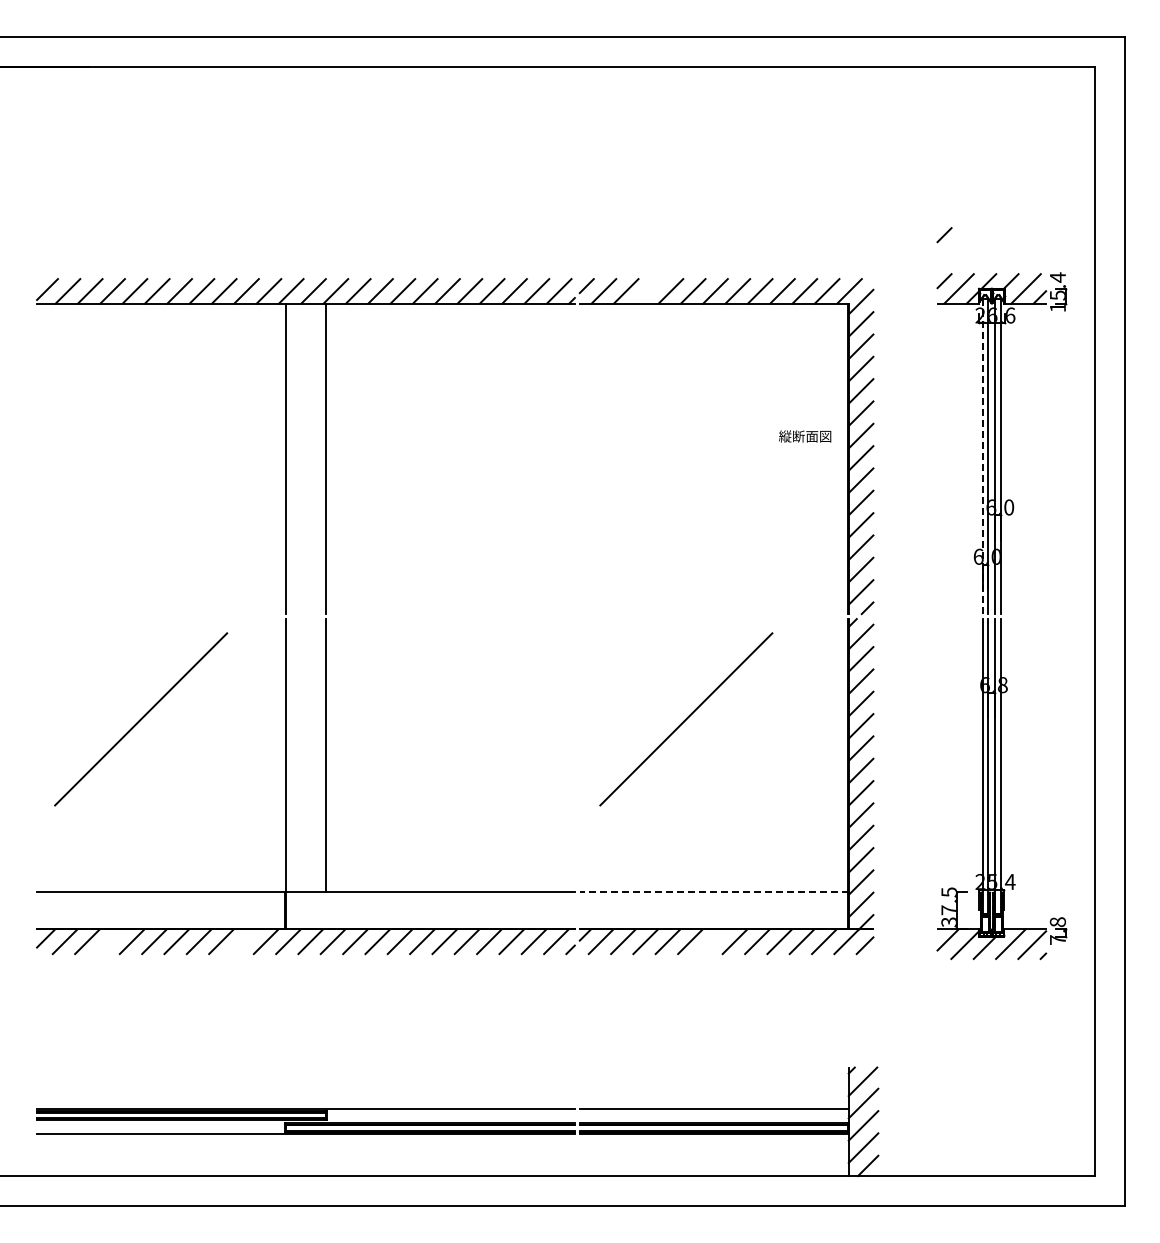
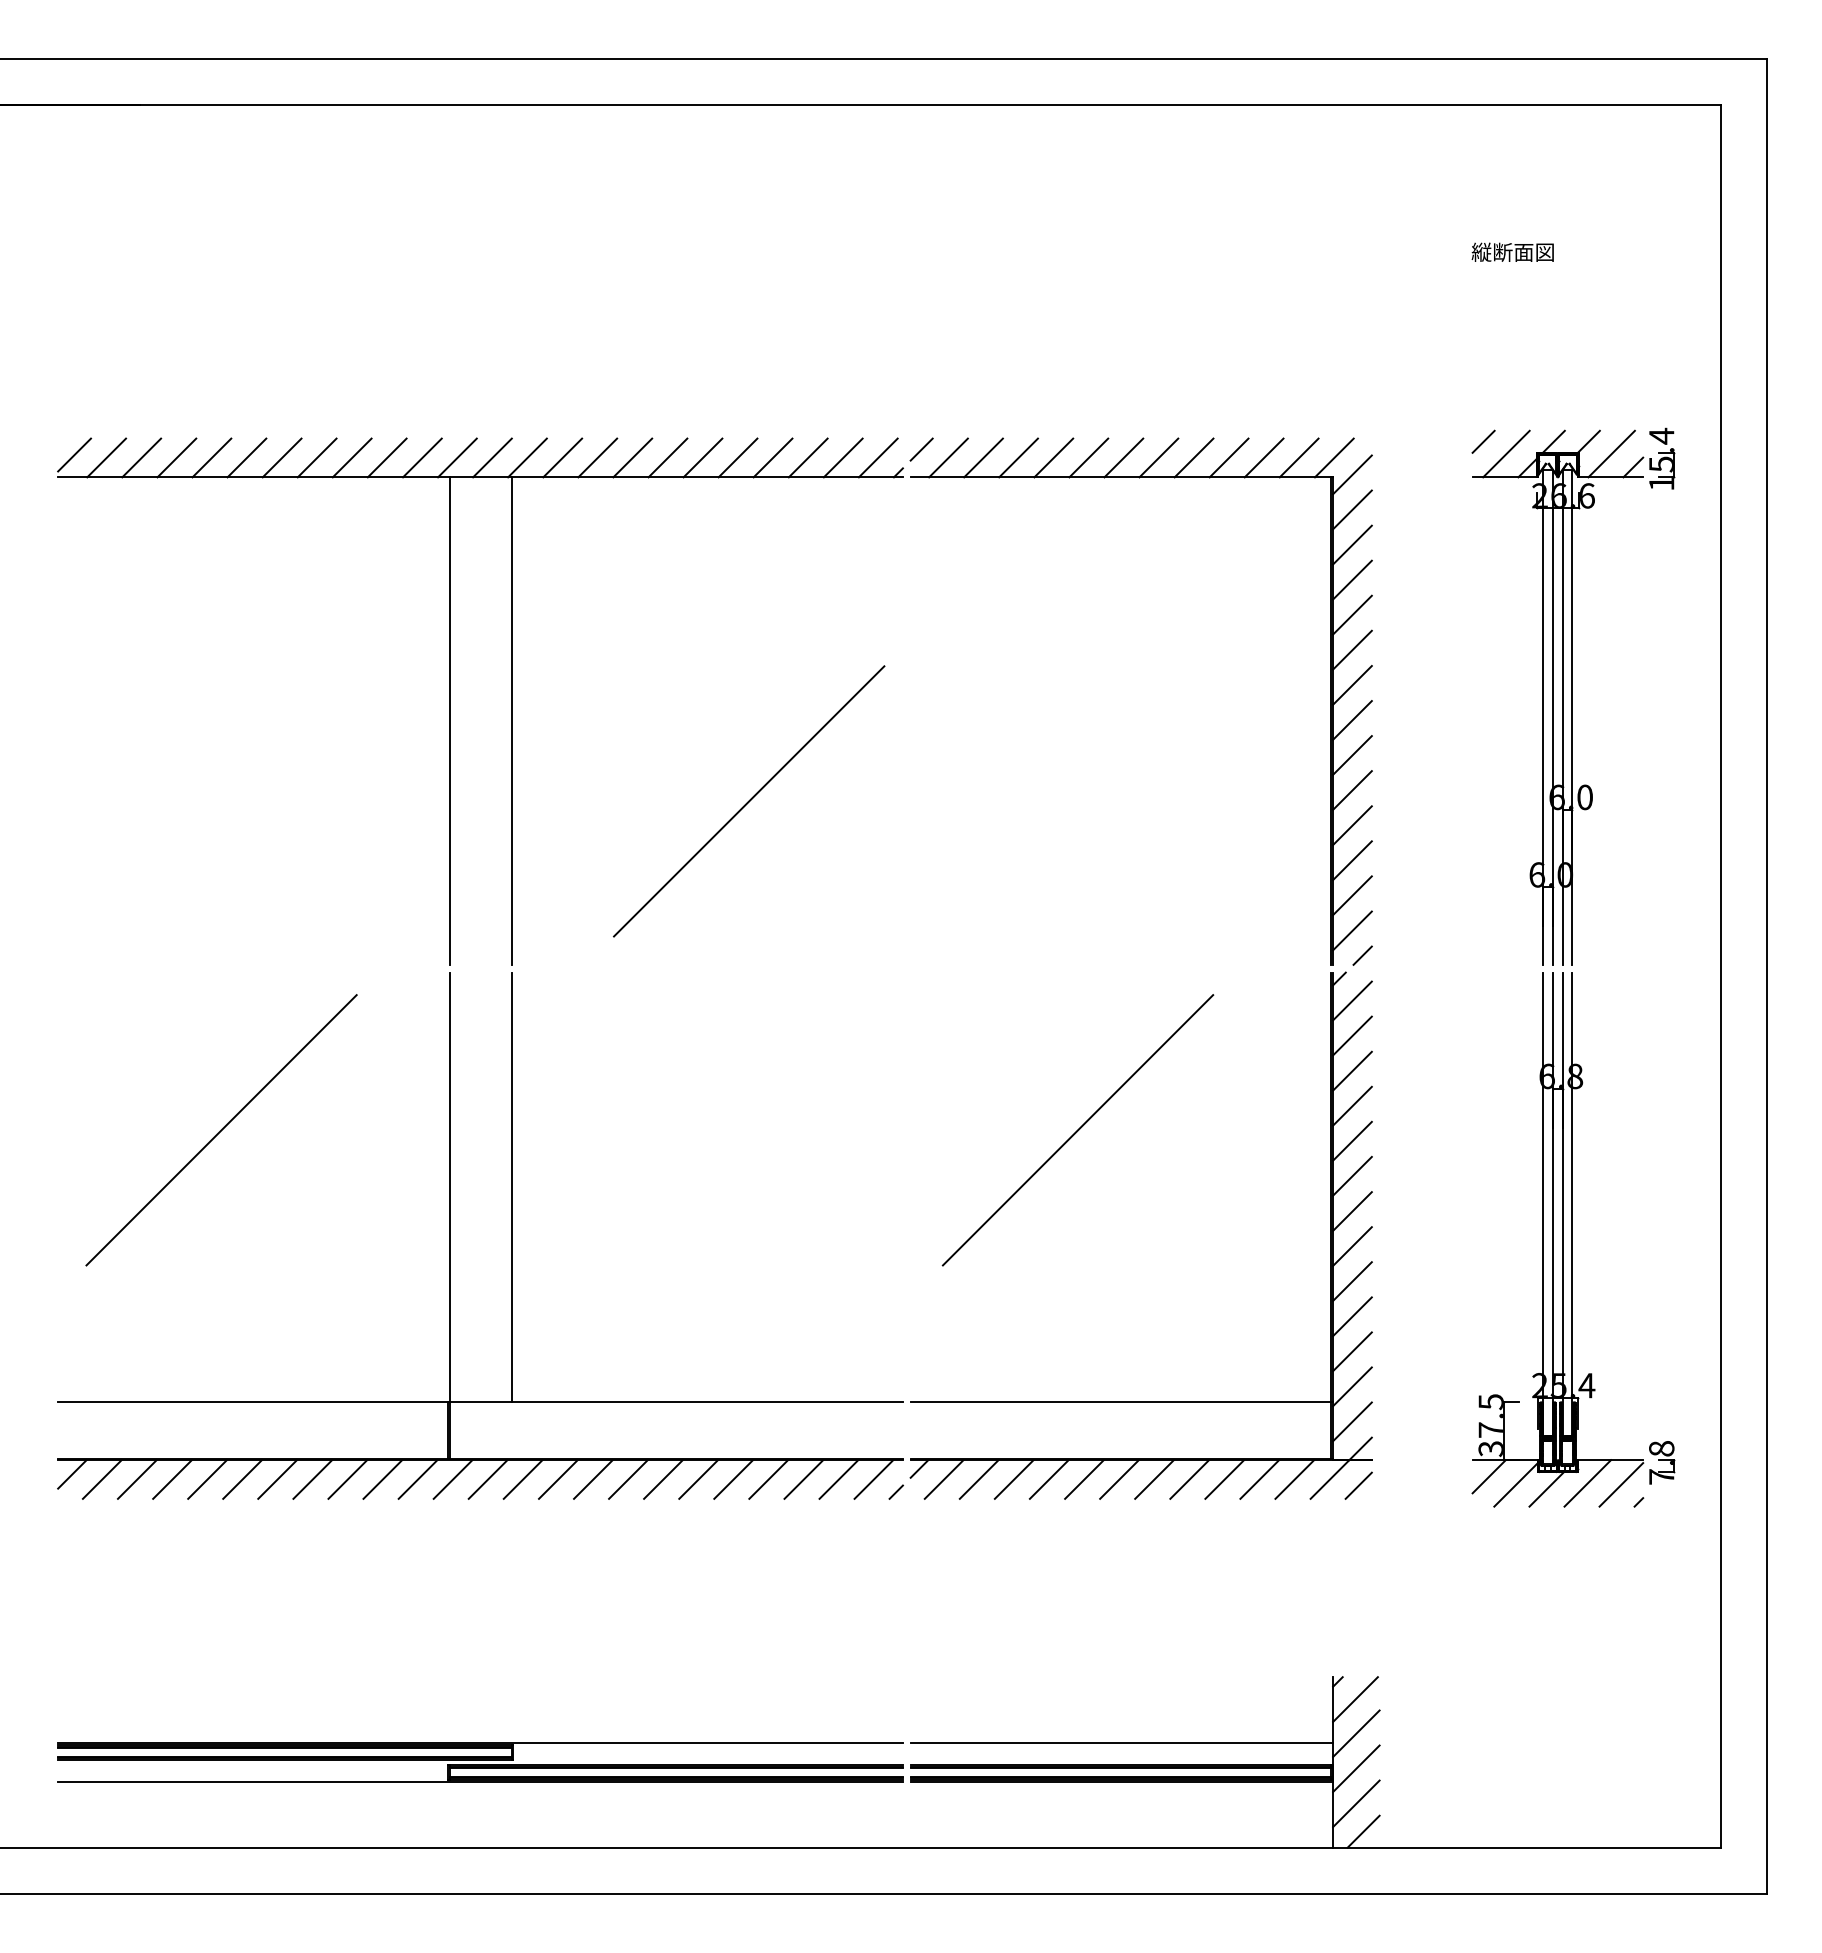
line: (944, 235) -> (1483, 370), removed
line: (648, 291) -> (1018, 458), added
text: (805, 436) -> (1513, 252), moved
line: (982, 456) -> (1543, 717), dashed -> solid
line: (476, 509) -> (748, 800), added
line: (713, 892) -> (1120, 1402), dashed -> solid
line: (109, 941) -> (171, 1479), added
line: (243, 941) -> (382, 1479), added
line: (712, 941) -> (1119, 1479), added

